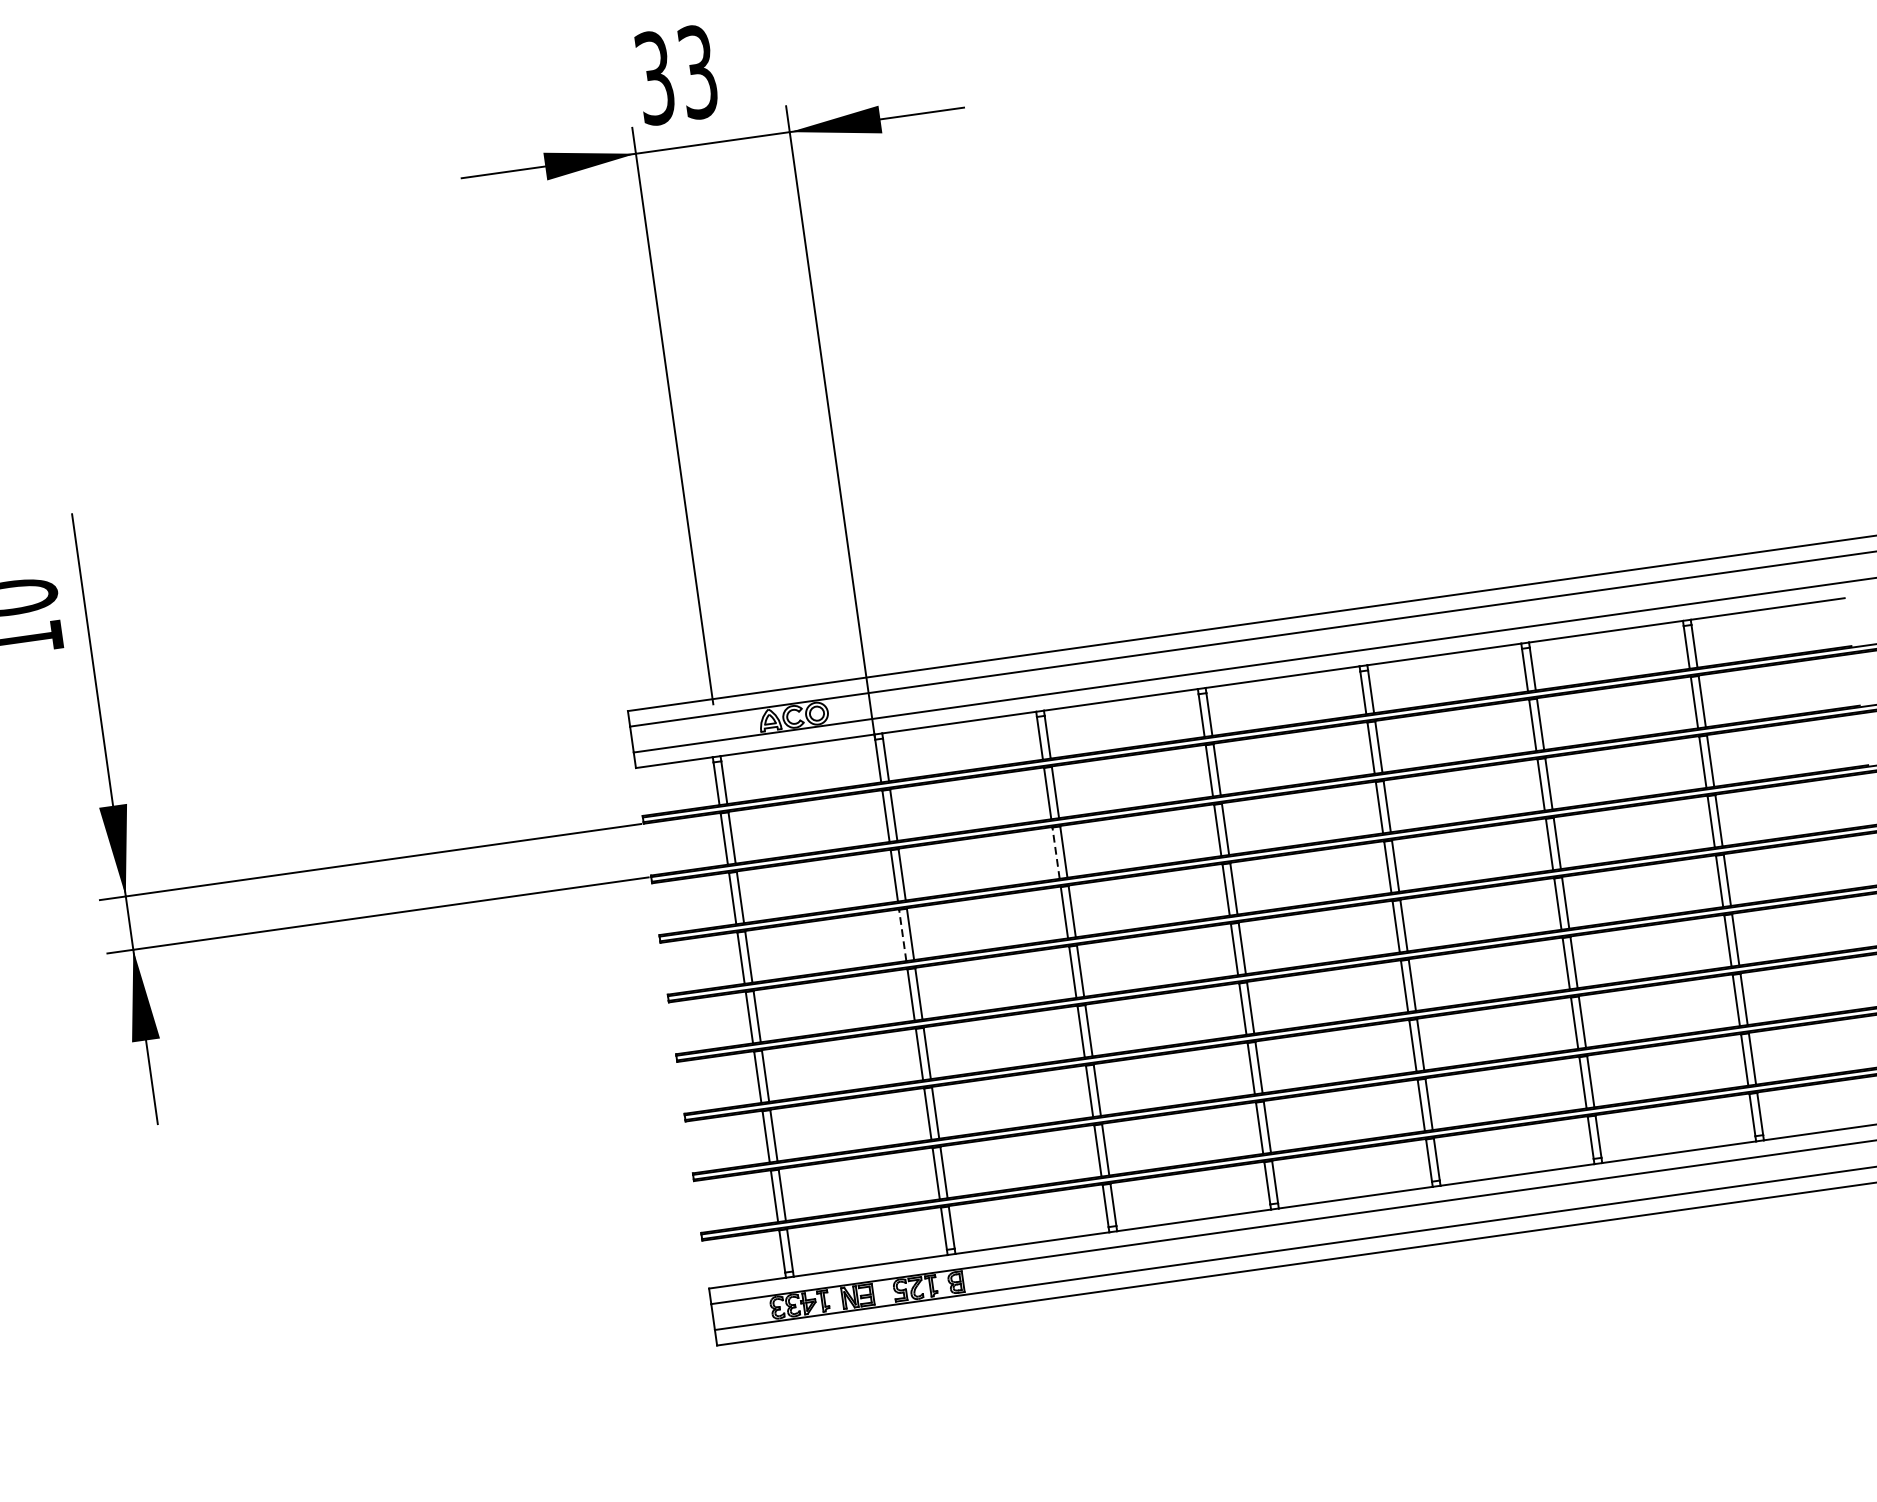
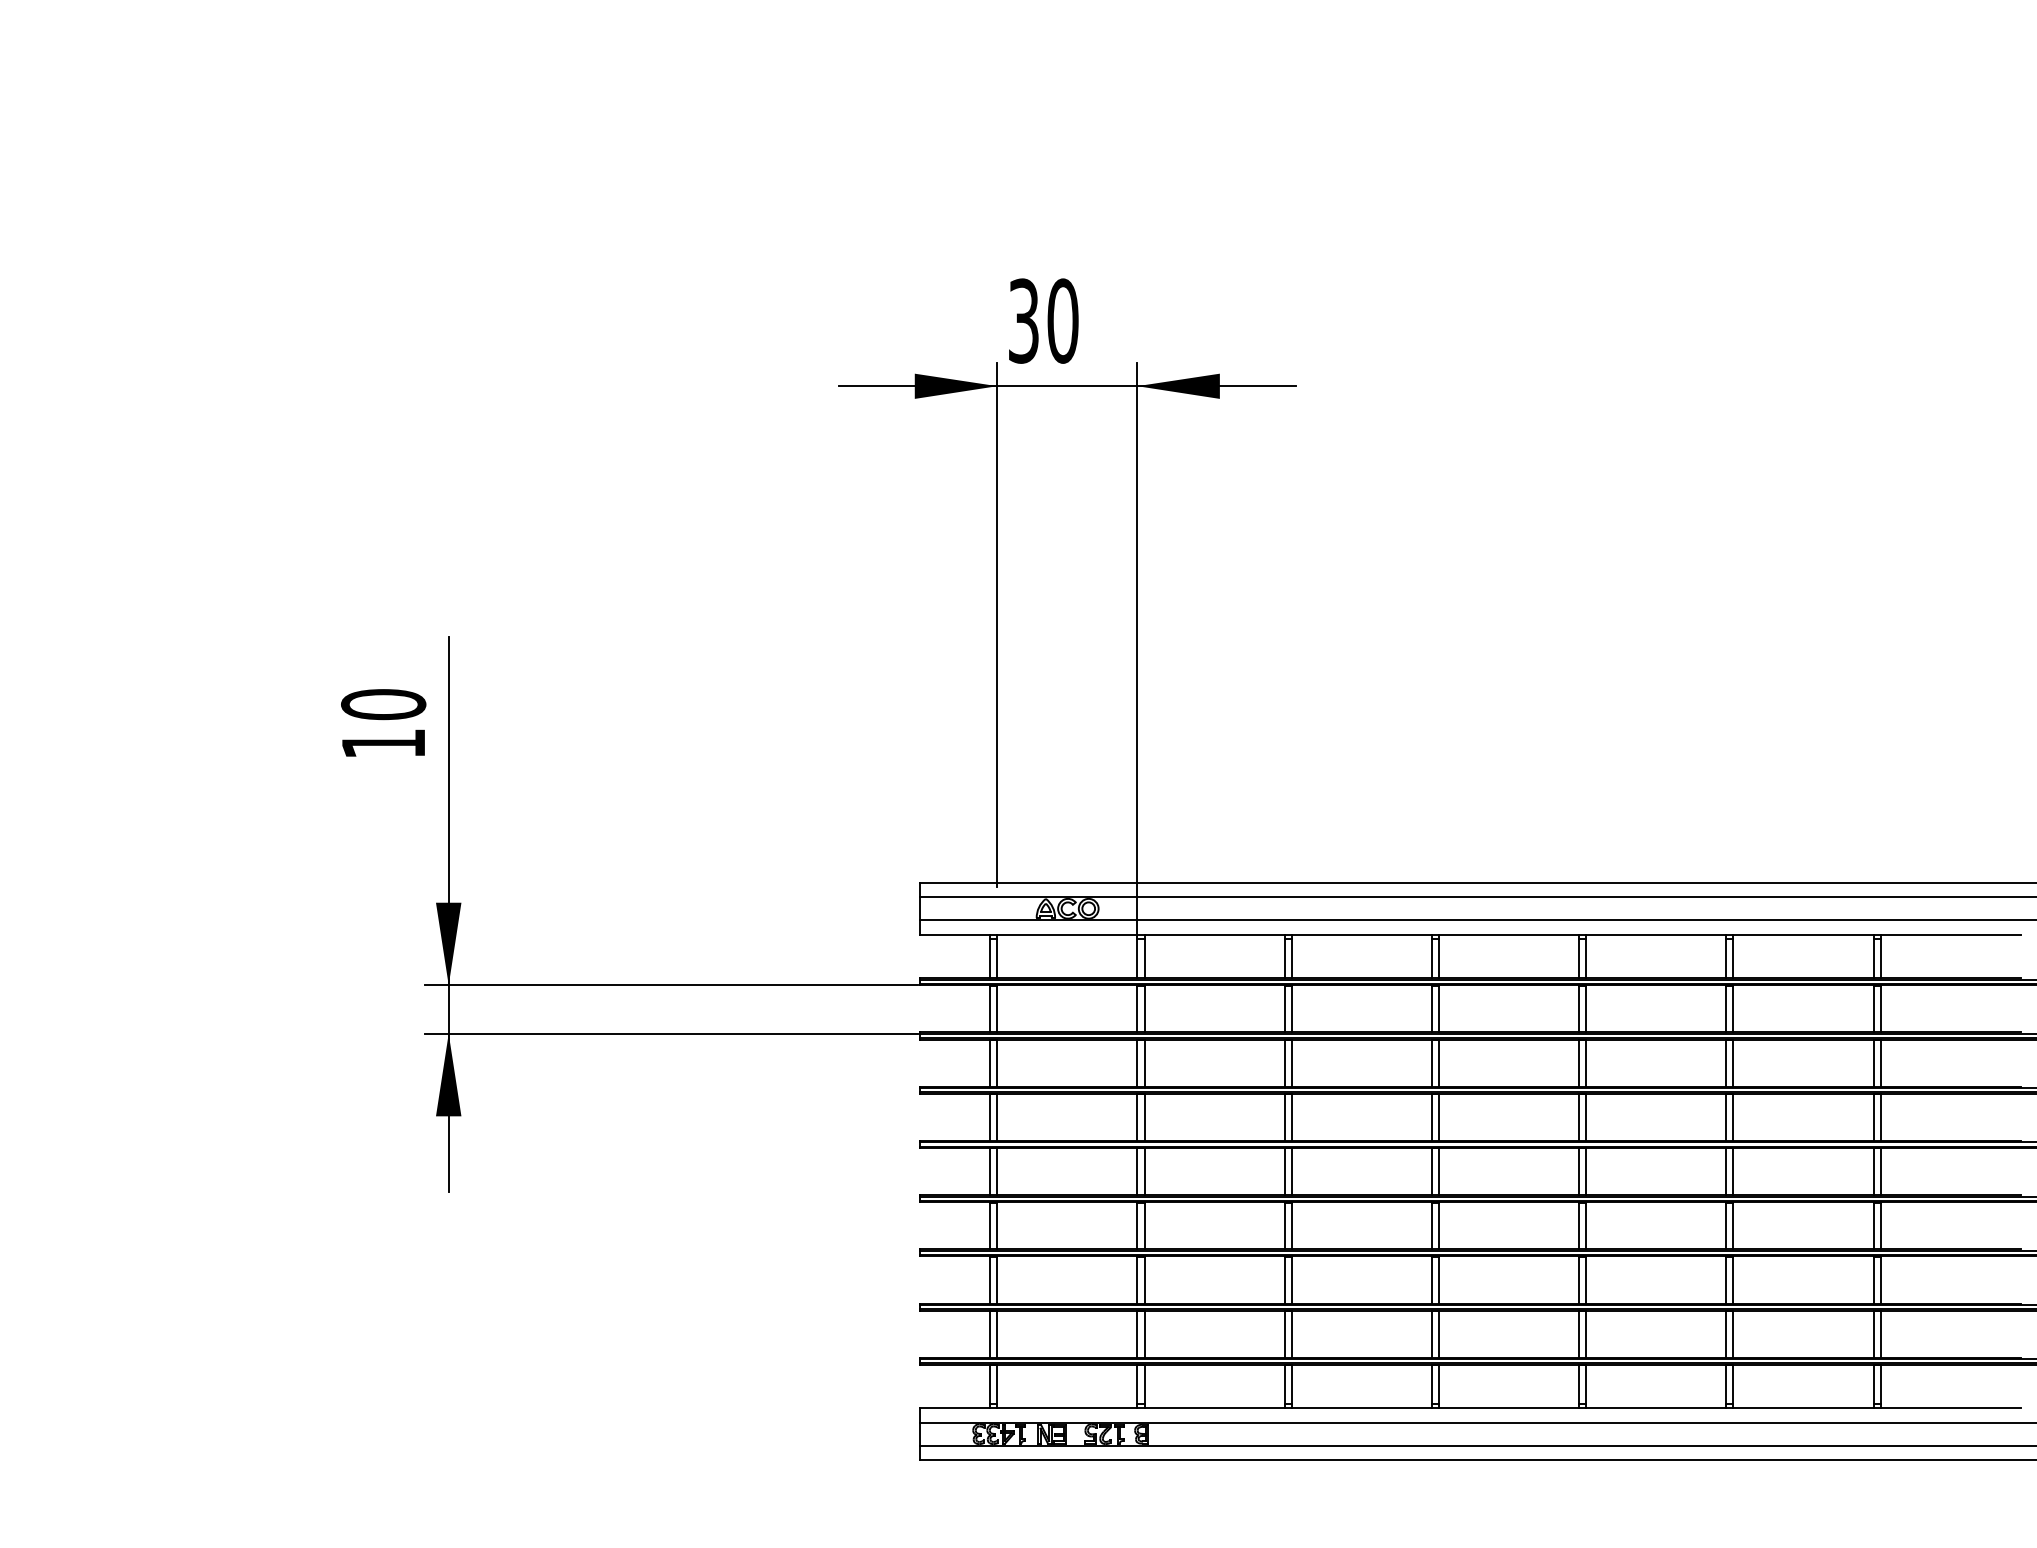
text: (697, 71) -> (1062, 320), 33 -> 30
line: (1055, 852) -> (1284, 1062), dashed -> solid
line: (902, 935) -> (1137, 1117), dashed -> solid

